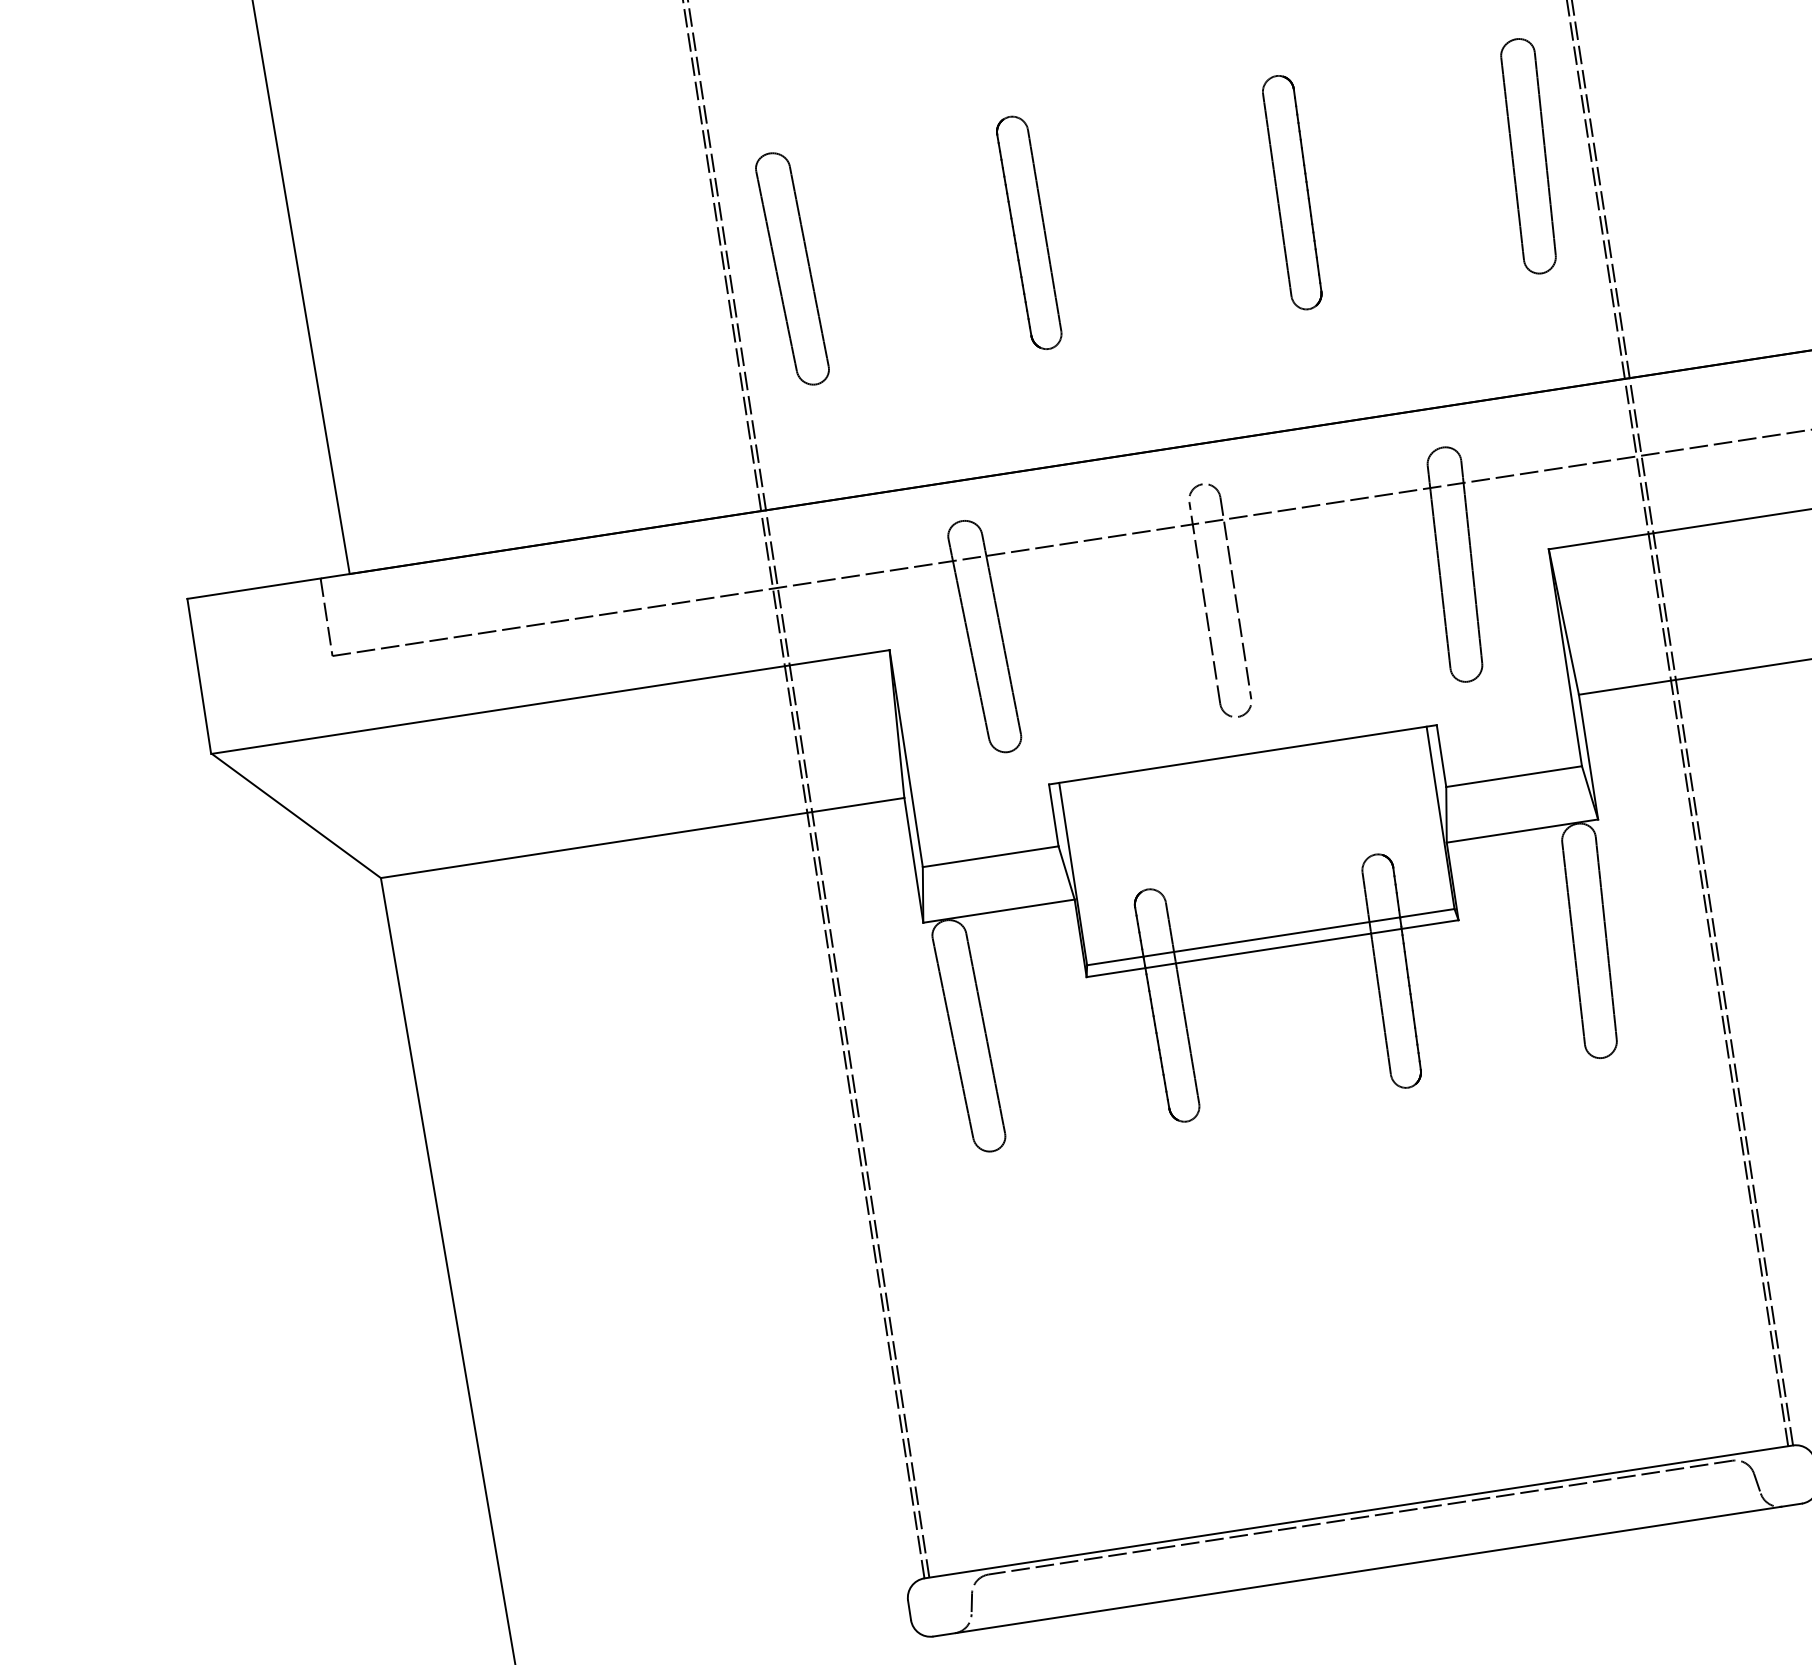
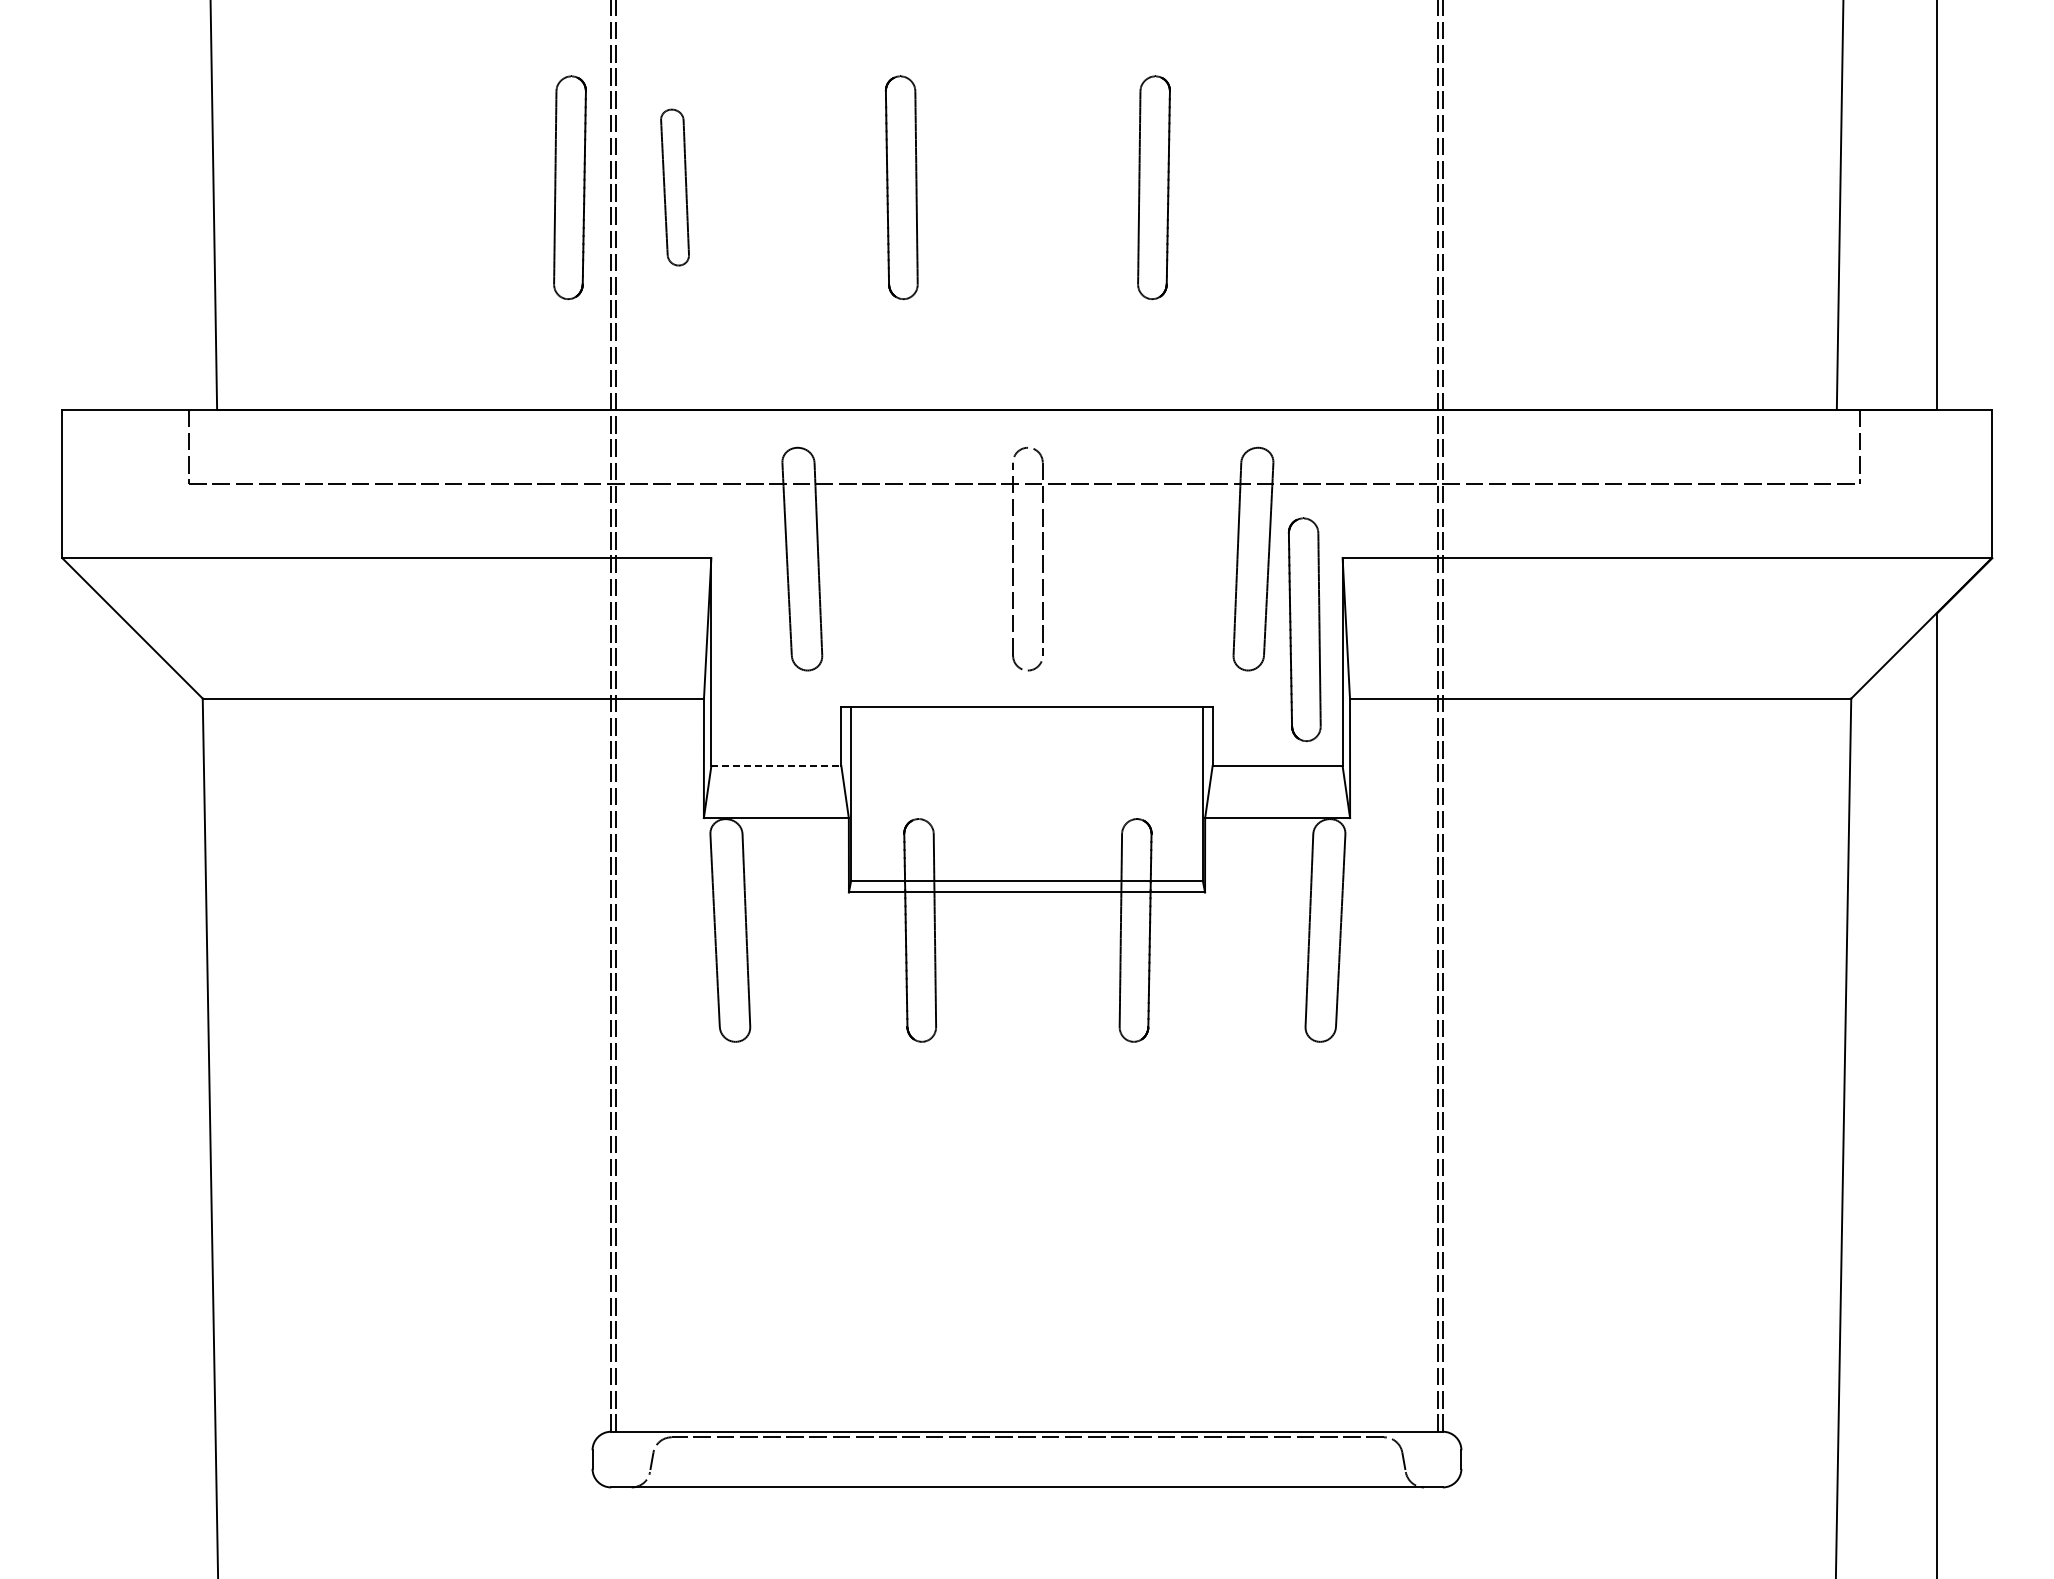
part: (1529, 156) -> (1380, 187), removed
part: (791, 268) -> (674, 187), size x0.7
part: (682, 285) -> (569, 187), added
part: (1520, 629) -> (1304, 629), added
line: (990, 856) -> (776, 765), solid -> dashed

